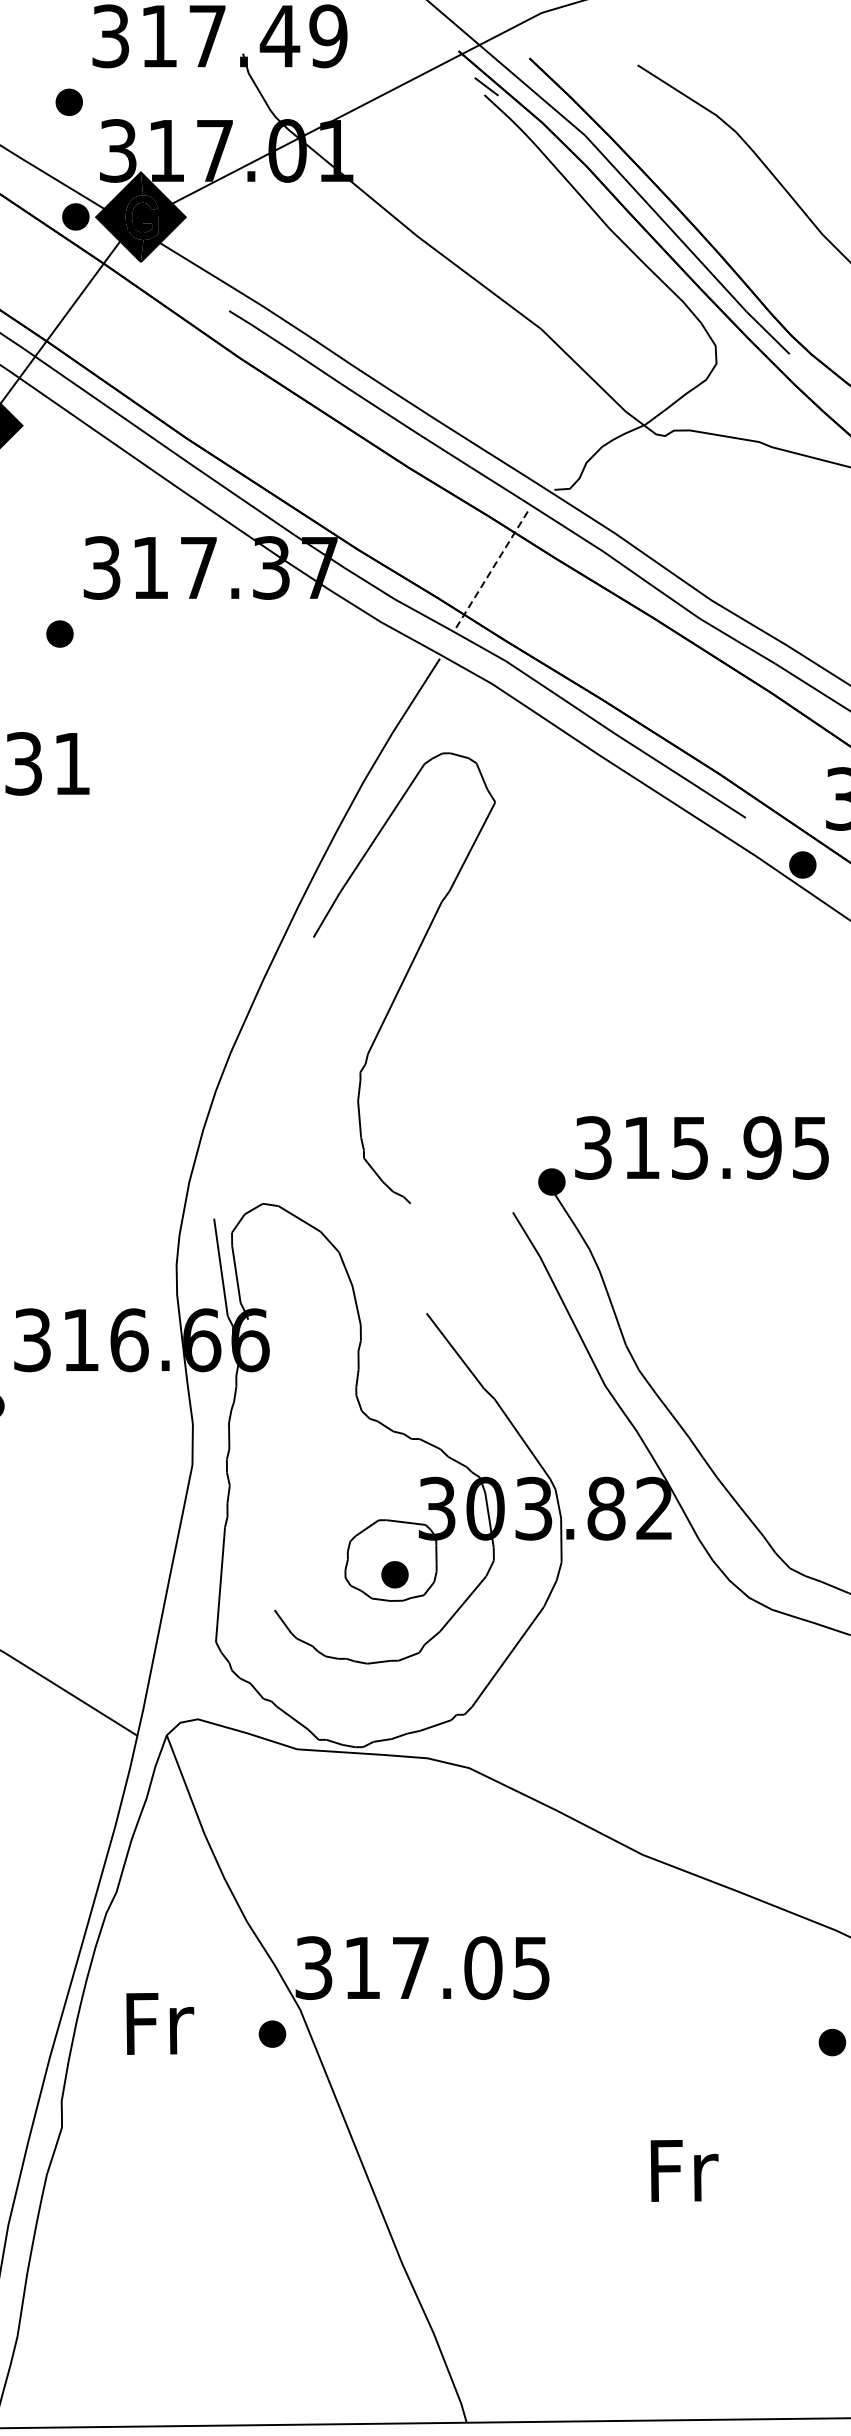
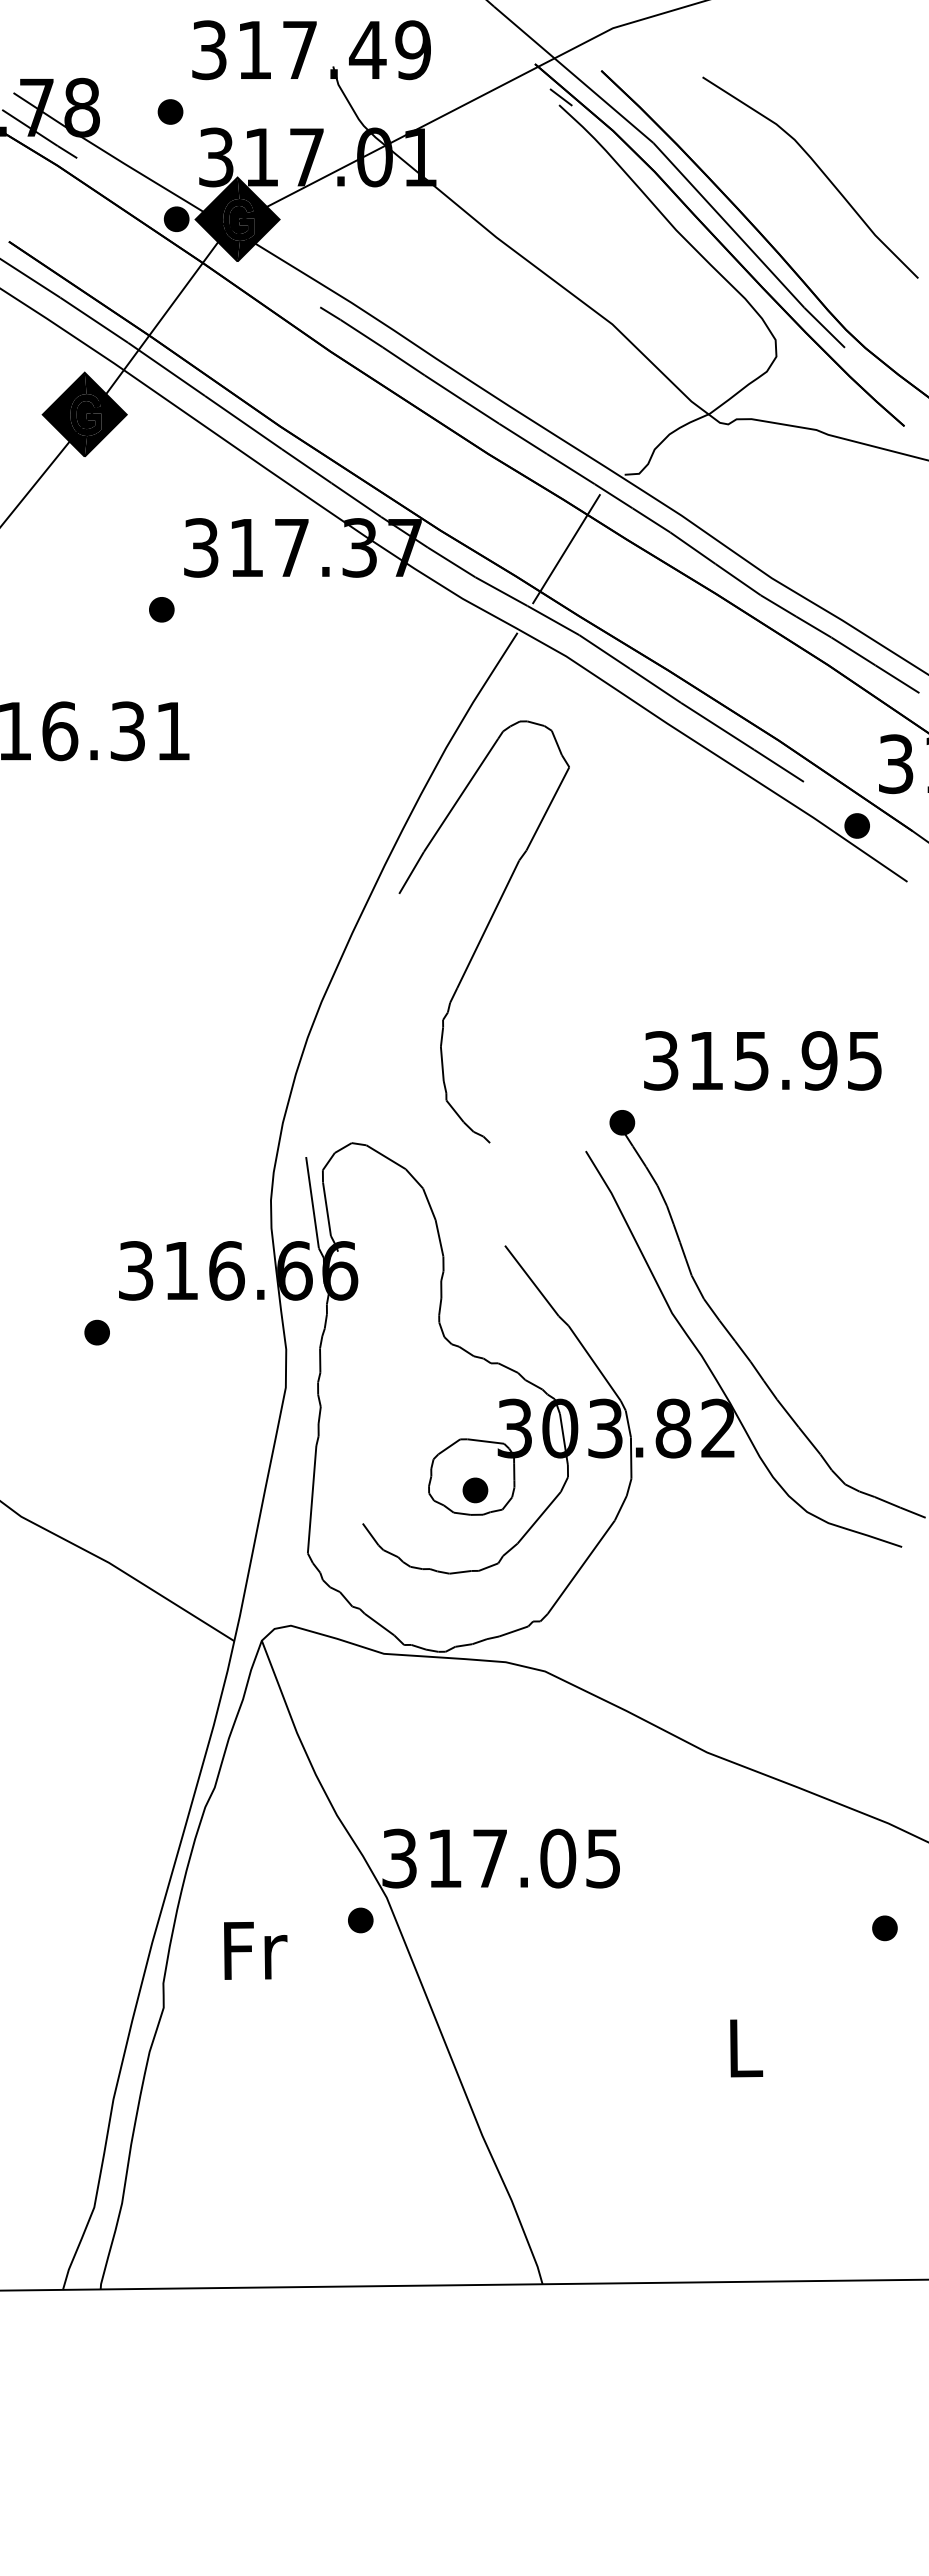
line: (492, 568) -> (566, 548), dashed -> solid
text: (701, 1147) -> (762, 1060), moved
text: (160, 2023) -> (255, 1950), moved
text: (684, 2170) -> (746, 2048), Fr -> L

